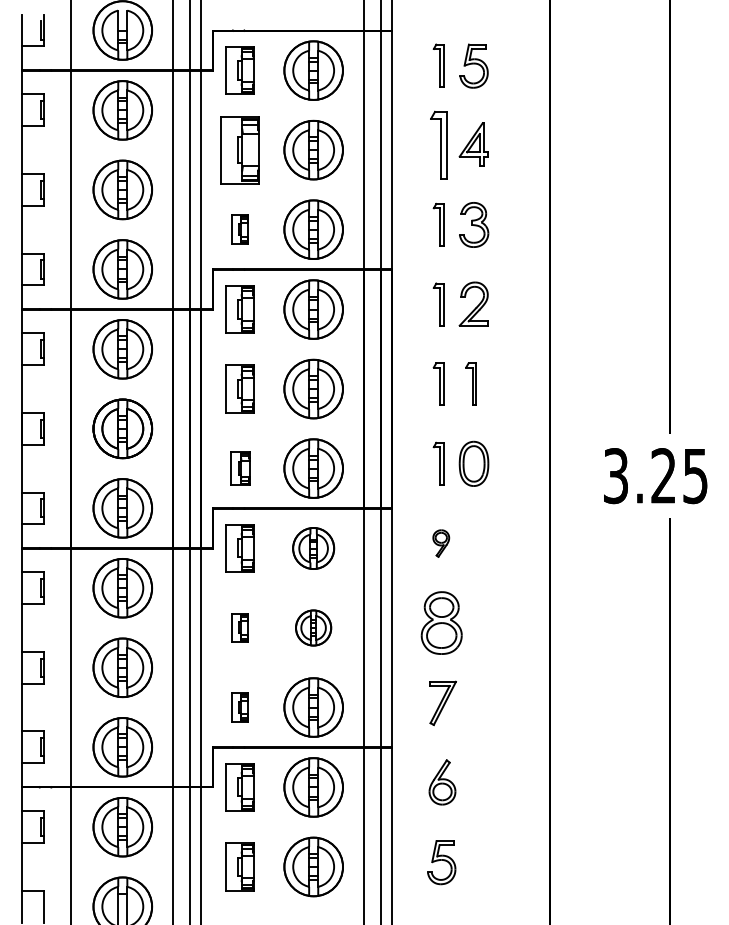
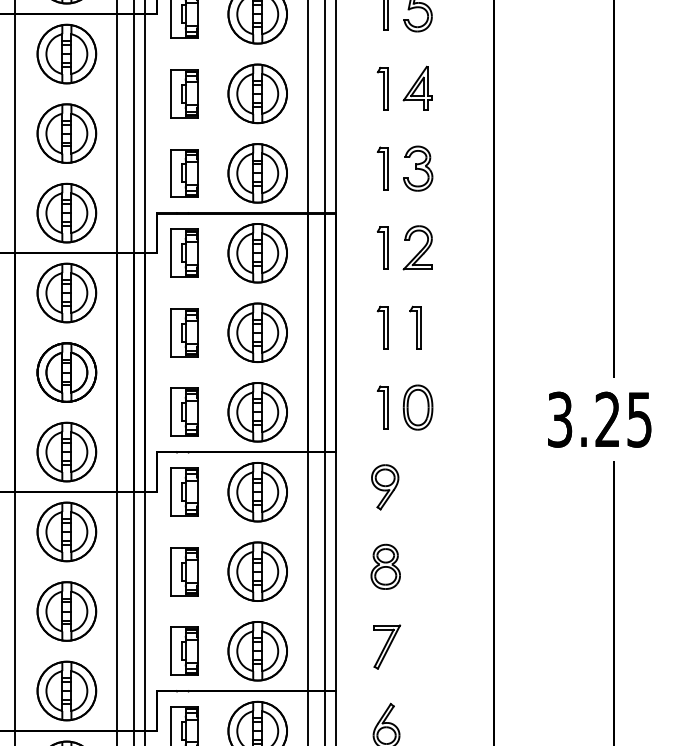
part: (438, 144) -> (382, 88), size x0.62
part: (239, 149) -> (183, 93), size x0.71
part: (239, 229) -> (183, 173), size x1.67
part: (239, 468) -> (183, 412), size x1.43
part: (441, 543) -> (385, 487), size x1.67
part: (313, 548) -> (257, 492), size x1.43
part: (441, 623) -> (385, 567), size x0.71
part: (239, 627) -> (183, 571), size x1.67
part: (313, 627) -> (257, 571), size x1.67
part: (239, 707) -> (183, 651), size x1.67

